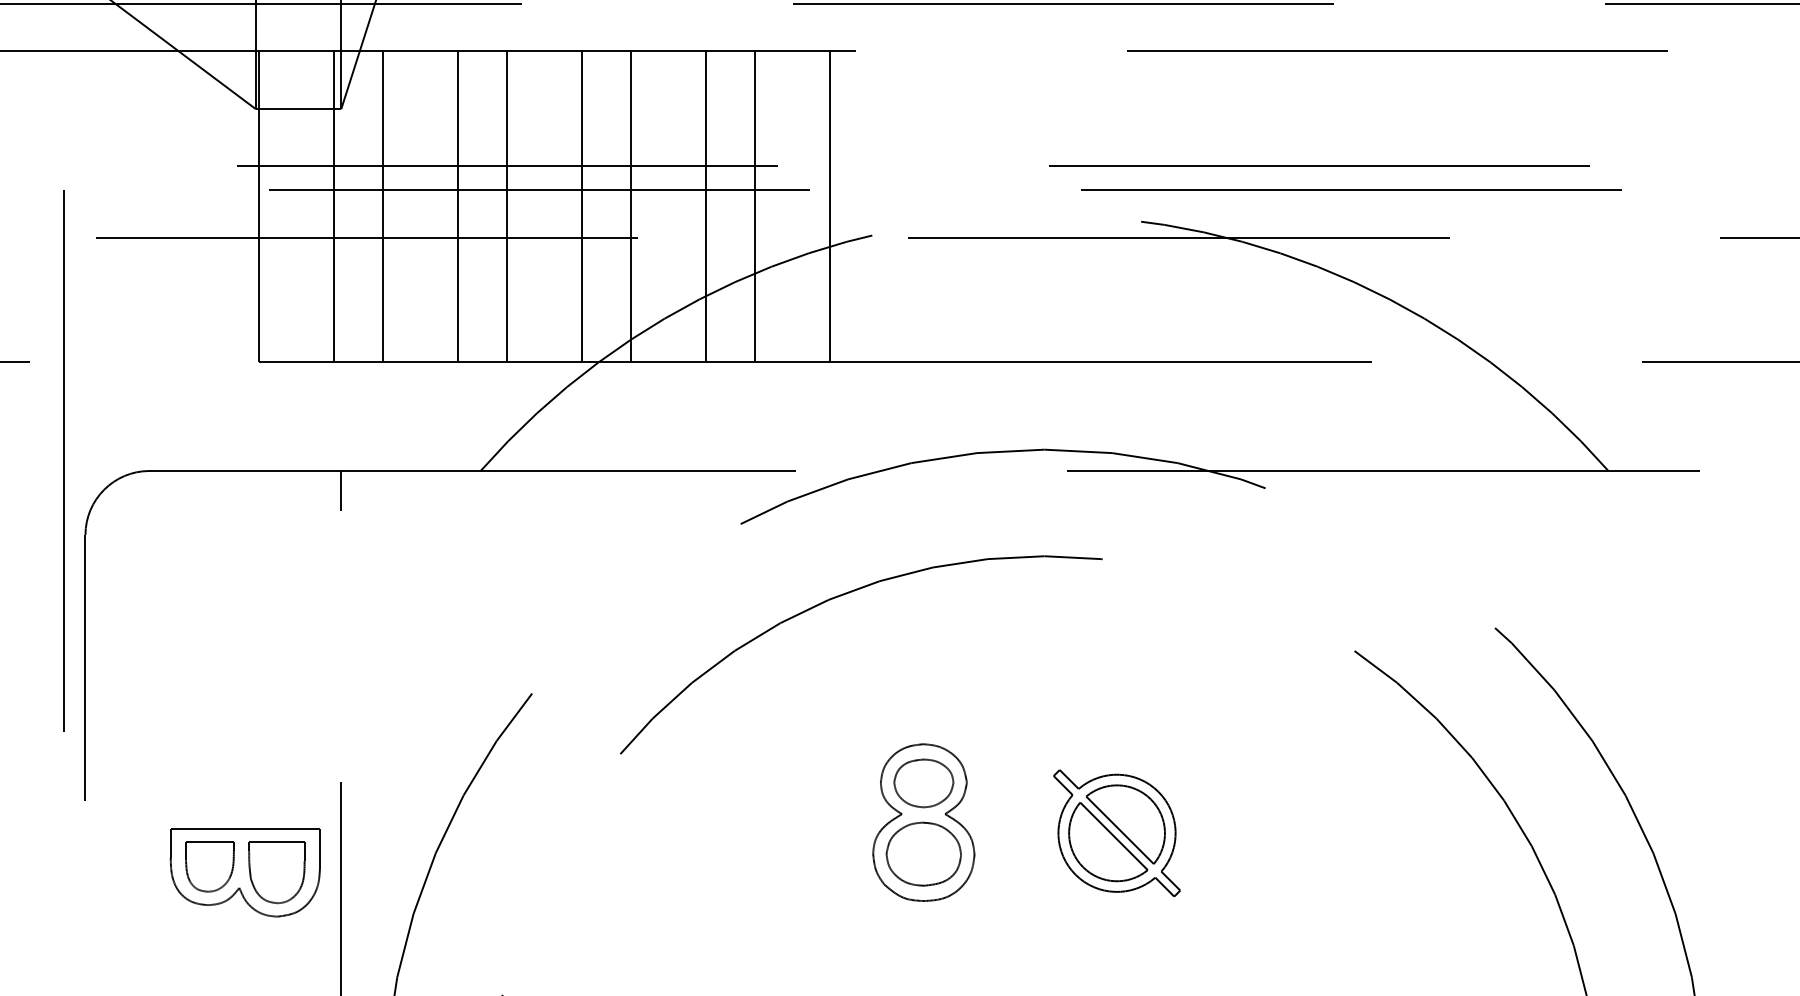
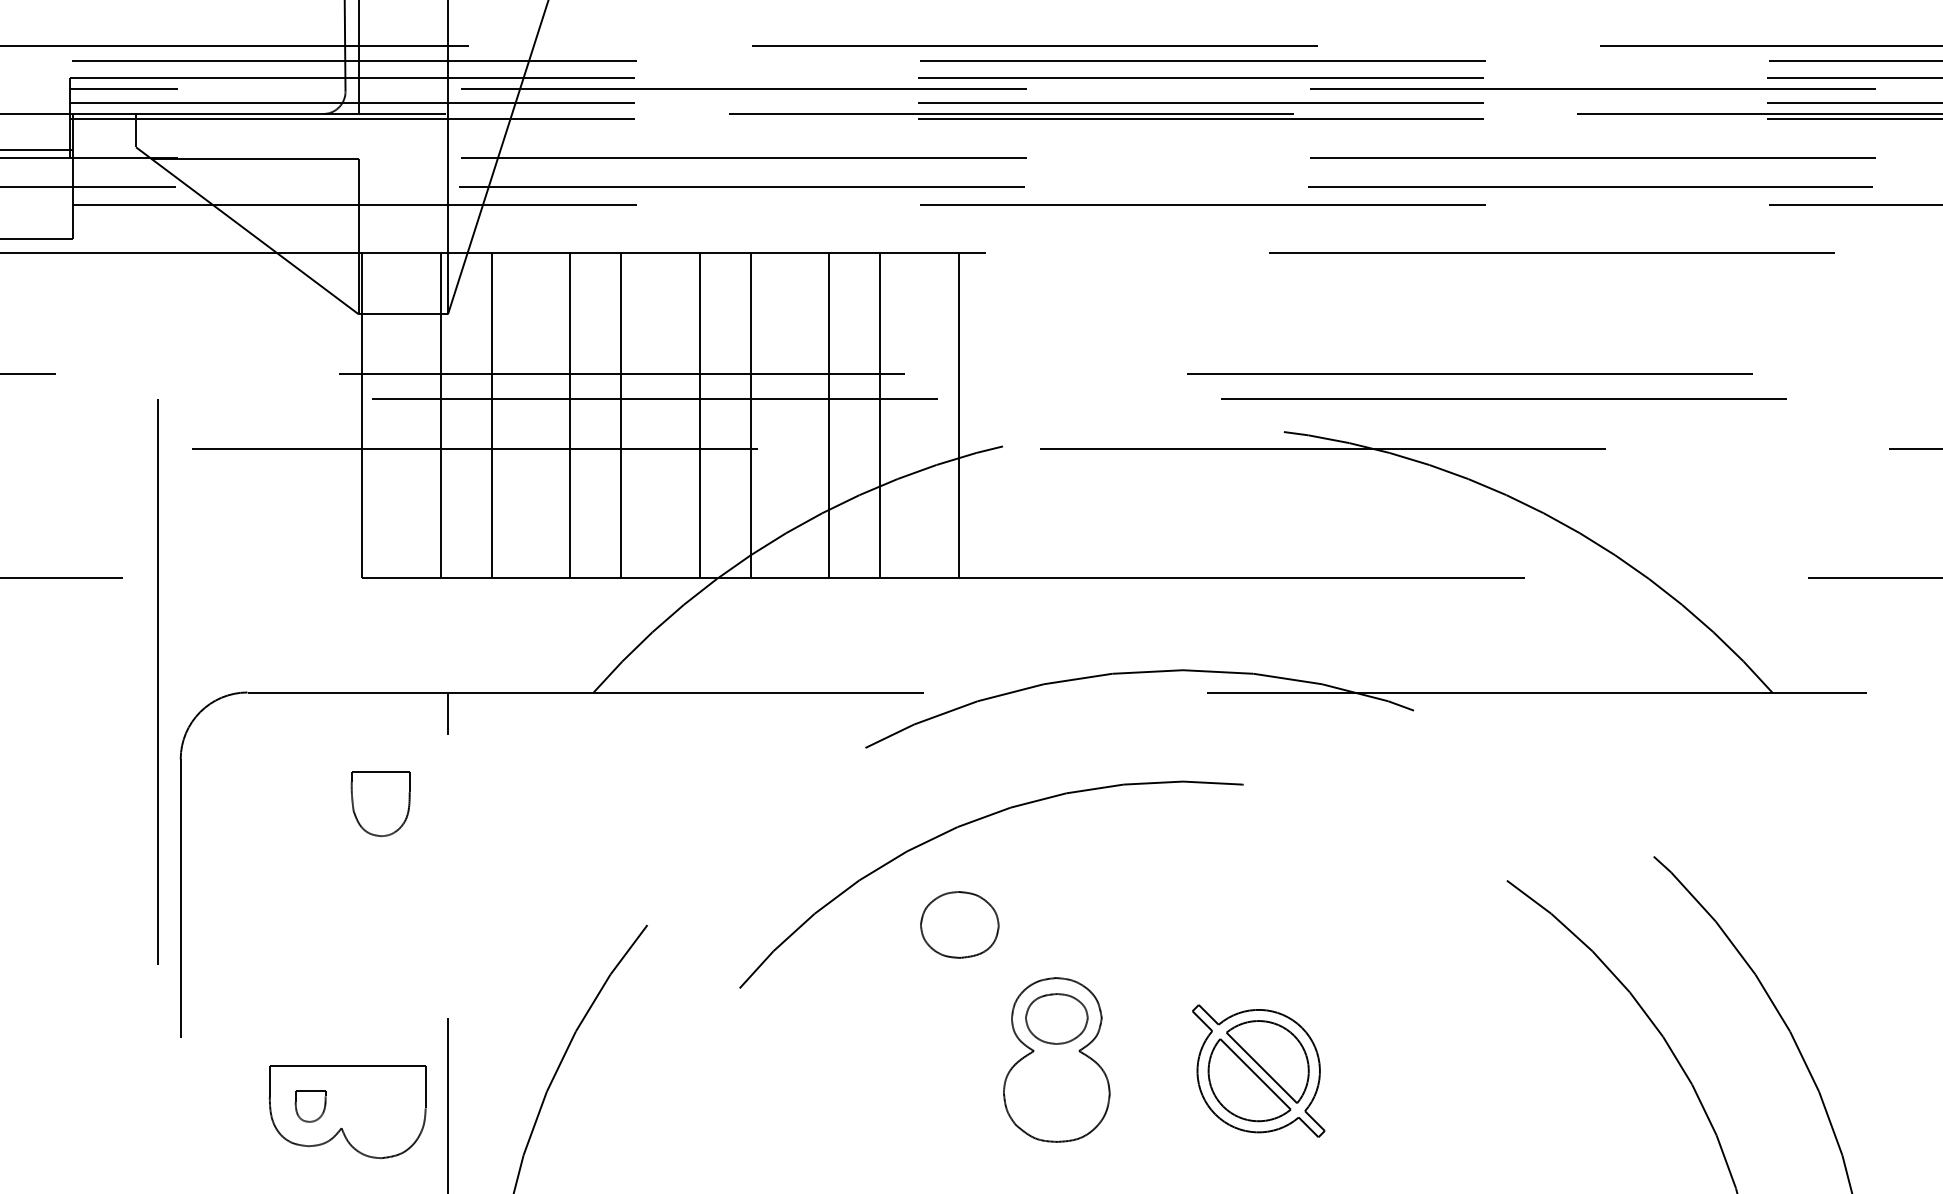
part: (923, 853) -> (959, 924), moved
part: (209, 867) -> (310, 1106), size x0.6
part: (276, 872) -> (380, 804), moved

